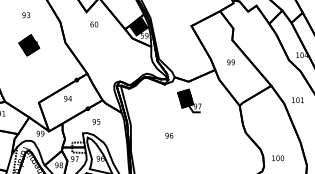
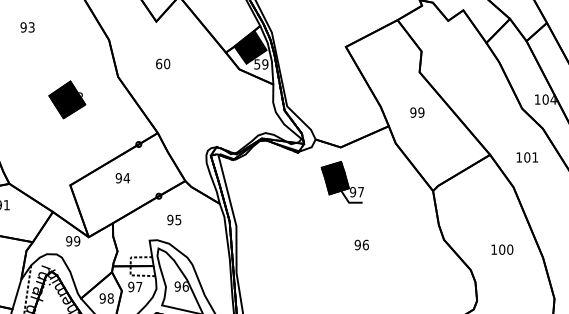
text: (26, 15) -> (27, 27), moved
text: (94, 24) -> (163, 63), moved
part: (29, 45) -> (67, 100), moved
text: (297, 99) -> (526, 156), moved
text: (169, 135) -> (362, 244), moved
text: (278, 158) -> (503, 250), moved

